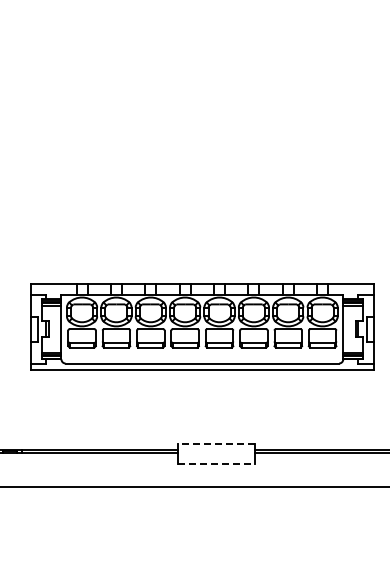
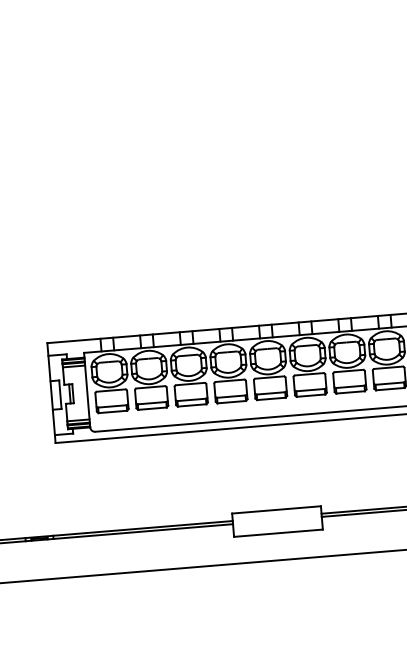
line: (215, 443) -> (275, 509), dashed -> solid
line: (216, 463) -> (278, 532), dashed -> solid

